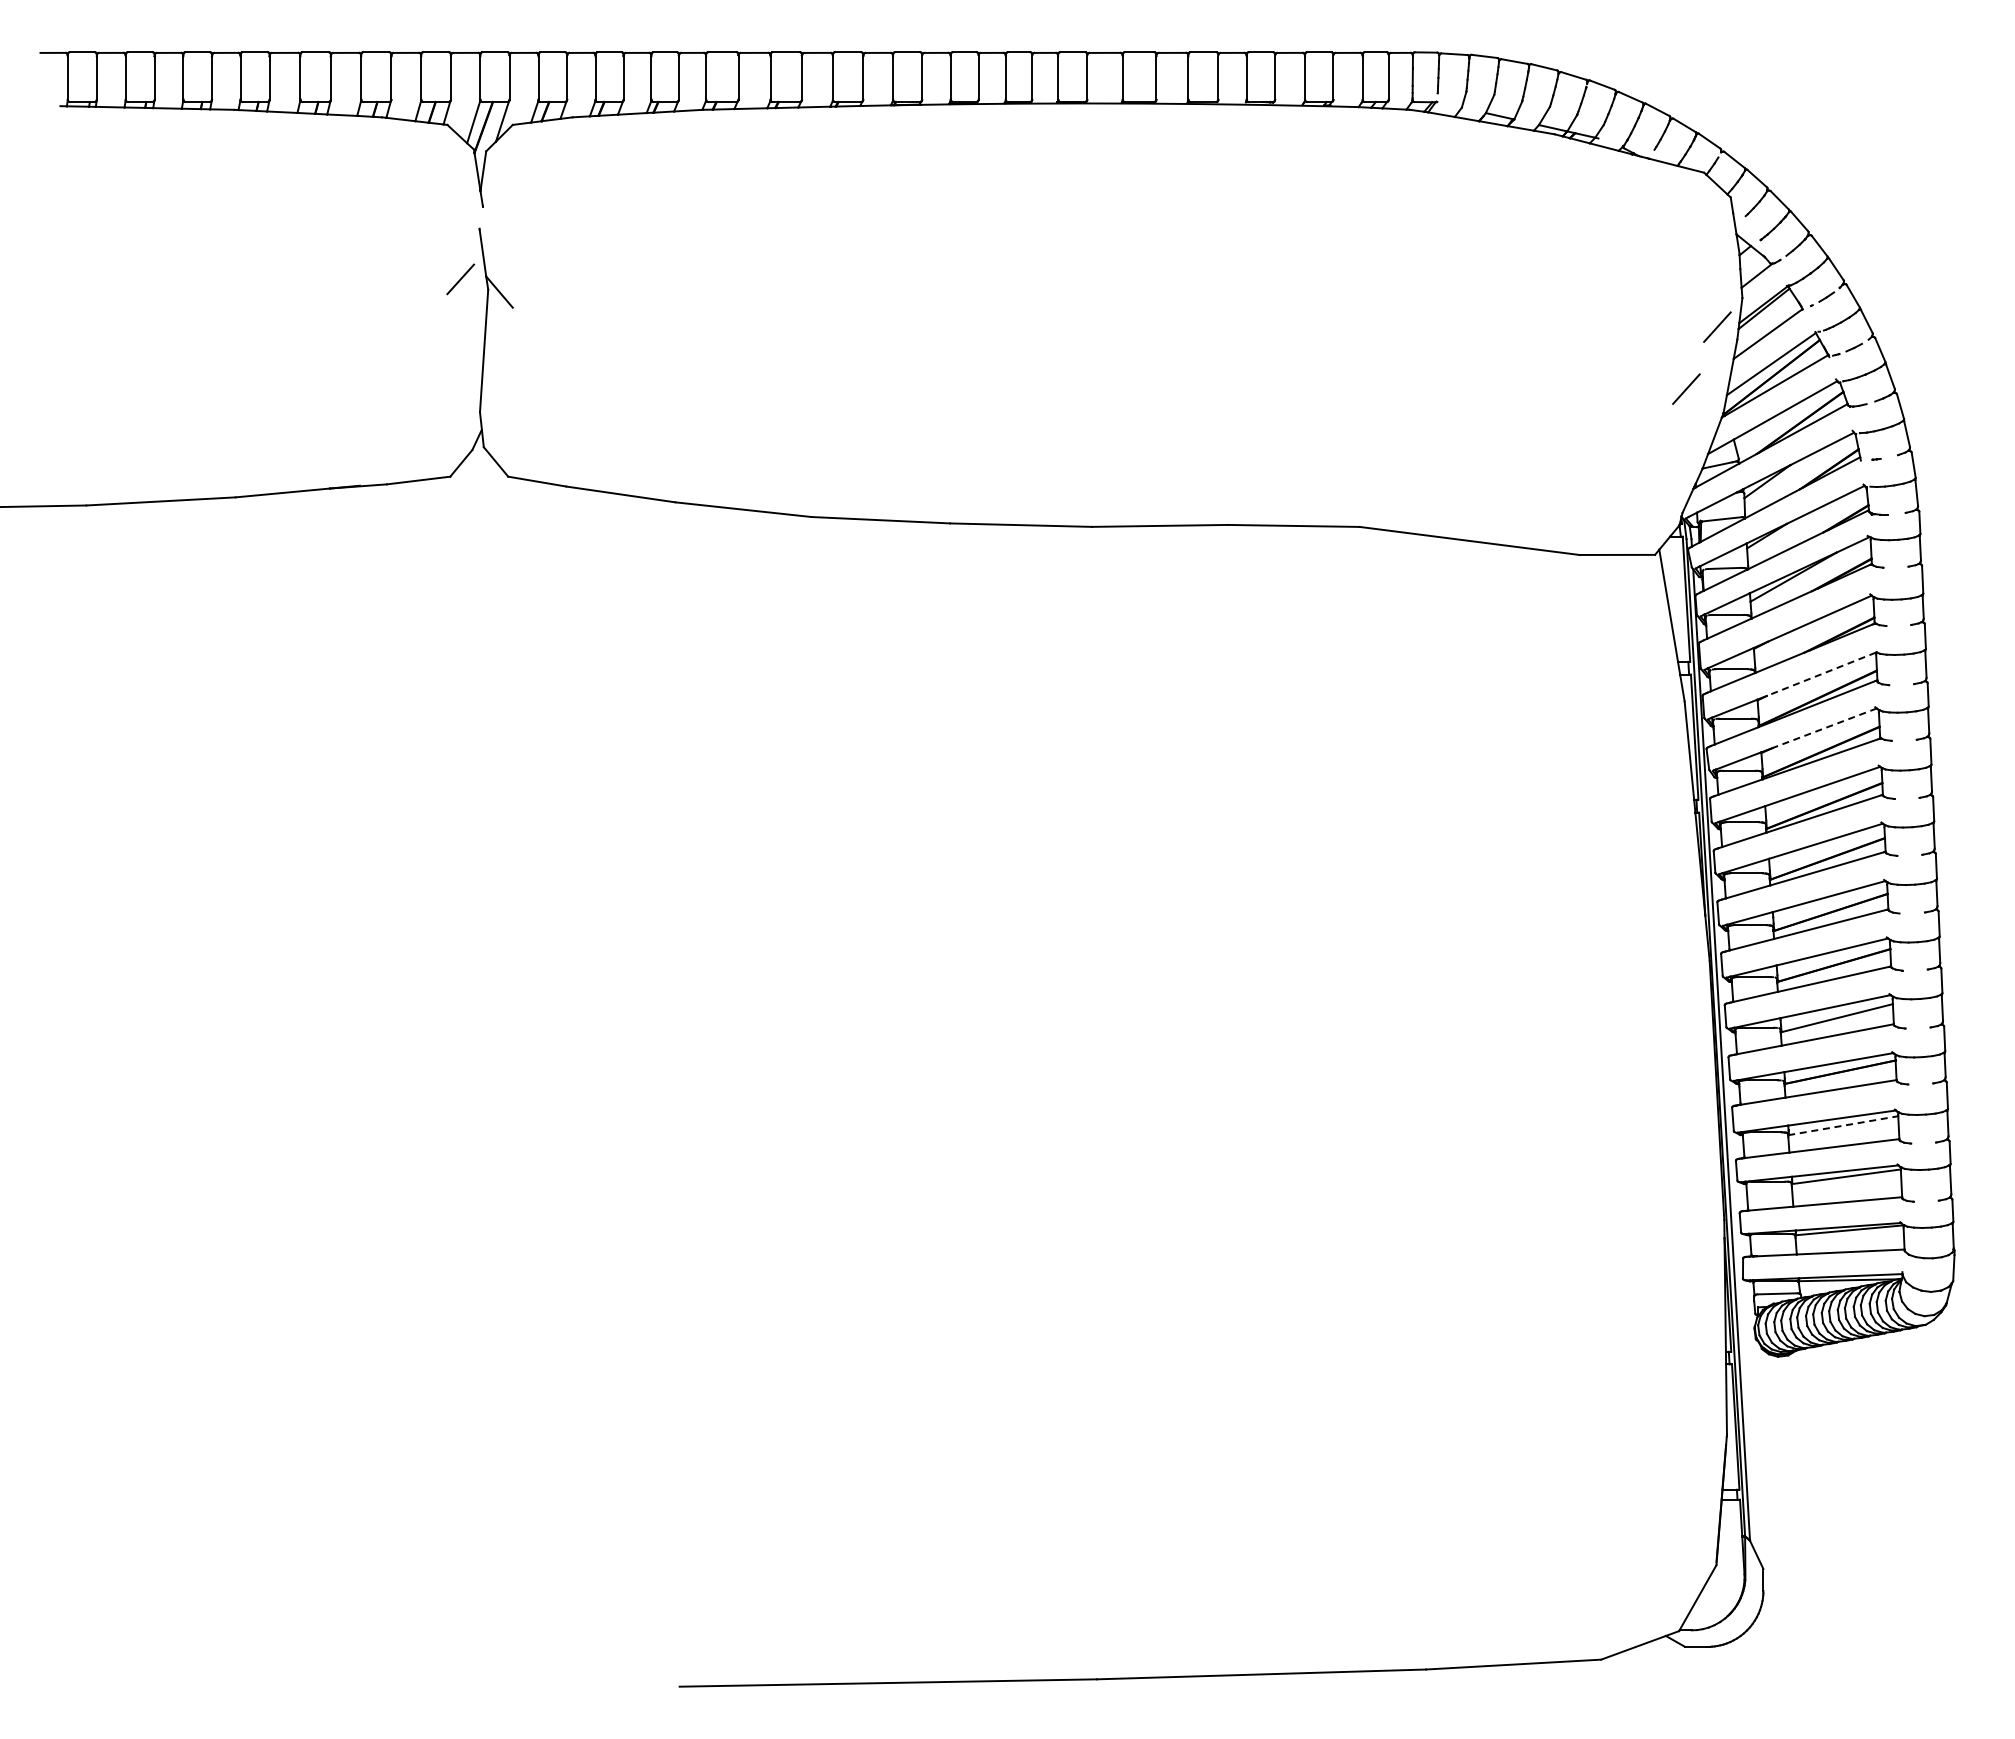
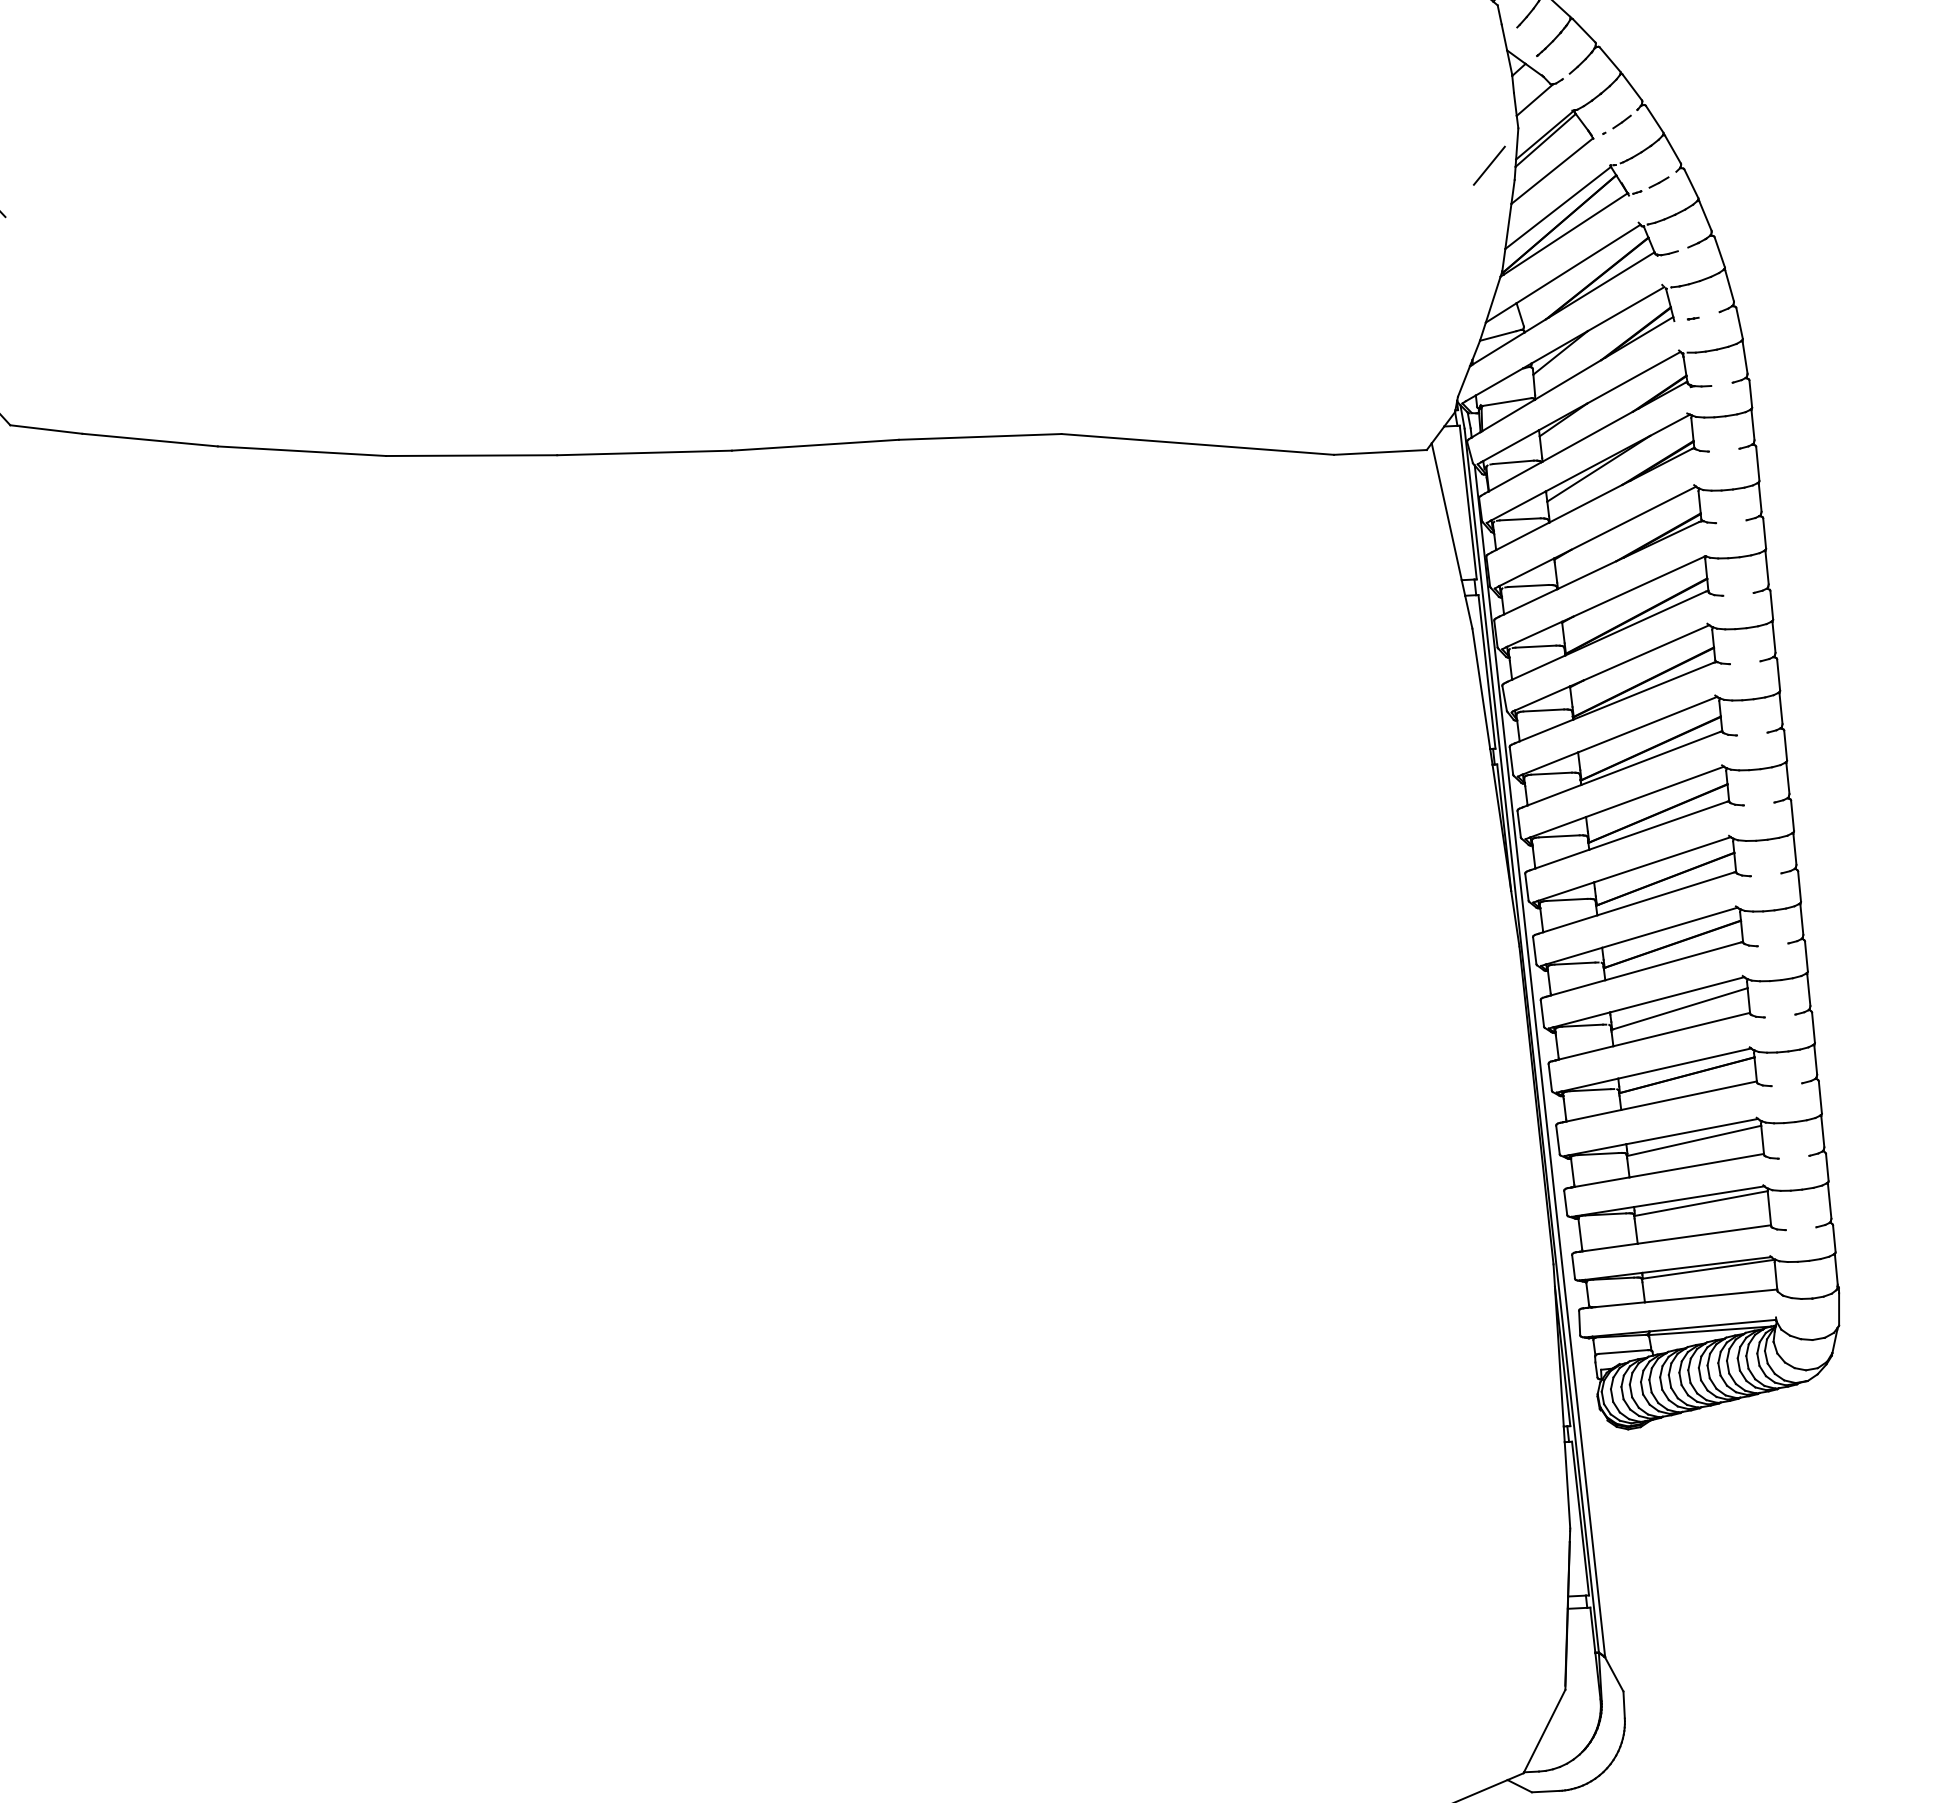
line: (1686, 388) -> (1455, 243), removed
line: (1821, 674) -> (1639, 586), dashed -> solid
line: (1824, 728) -> (1646, 653), dashed -> solid
line: (1843, 1125) -> (1694, 1140), dashed -> solid

